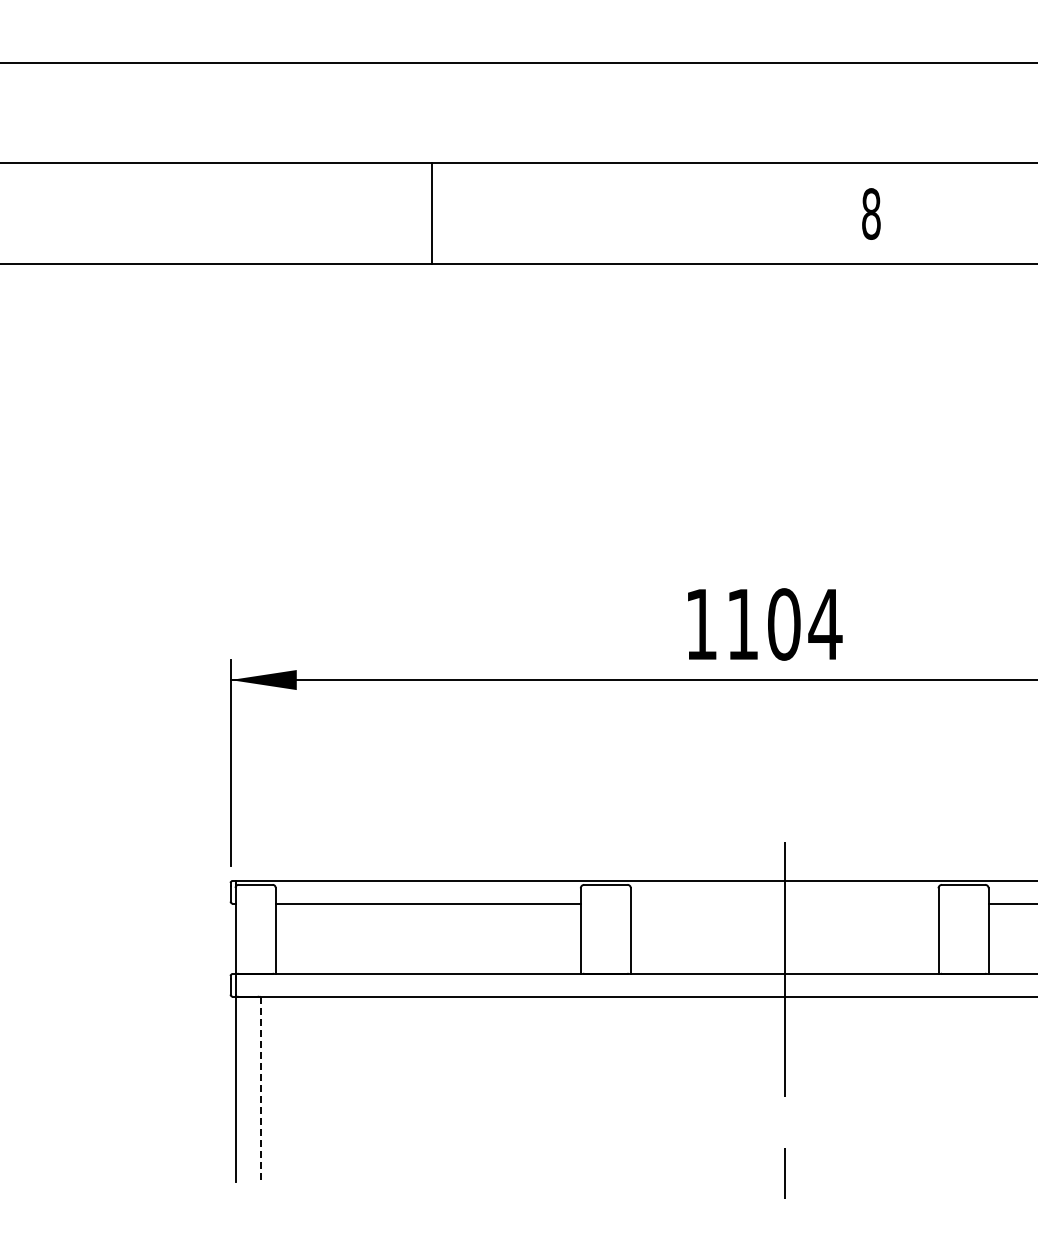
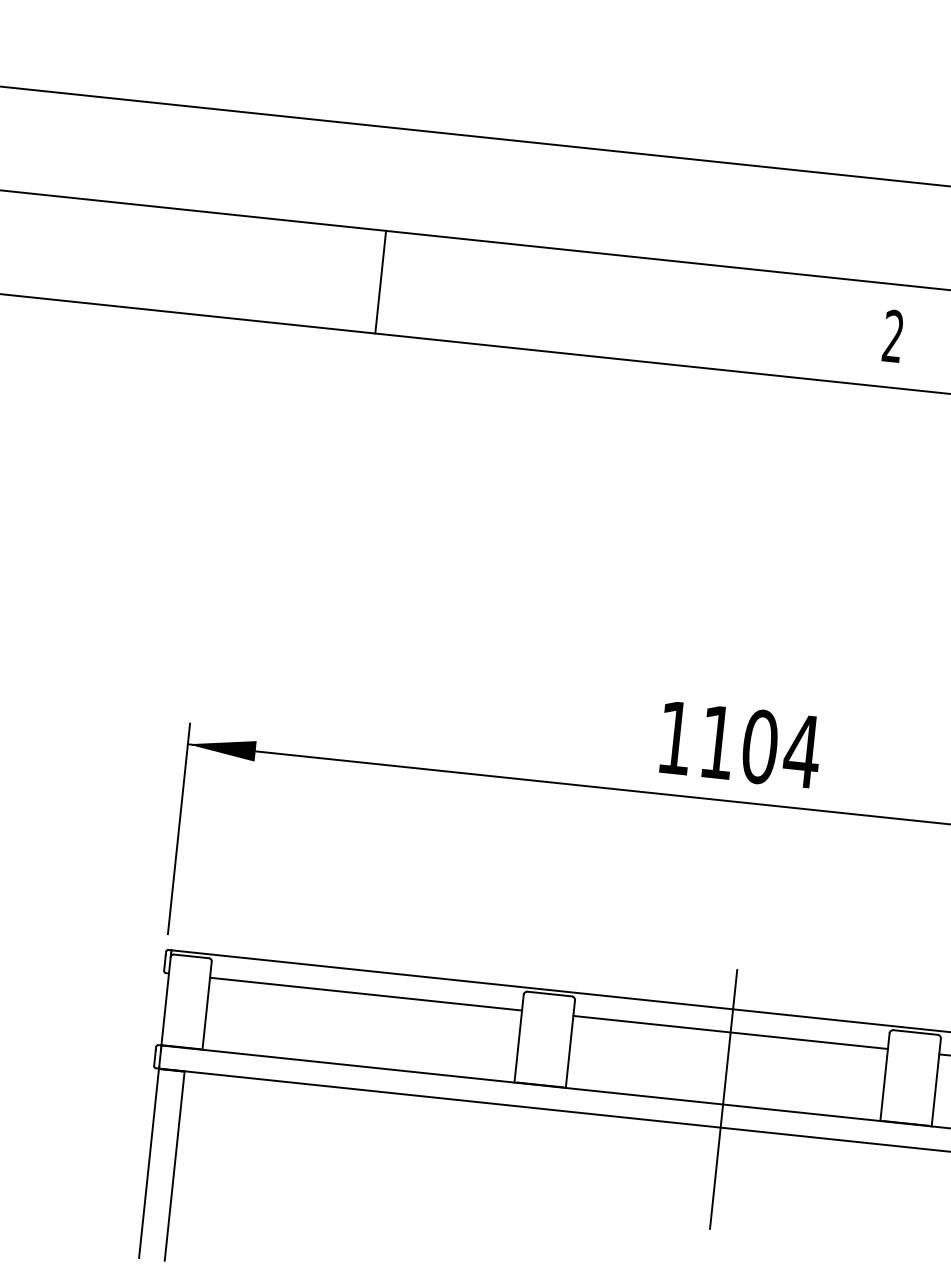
line: (432, 213) -> (381, 282), moved
text: (871, 213) -> (893, 335), 8 -> 2
line: (784, 903) -> (730, 1032), added
line: (260, 1089) -> (174, 1166), dashed -> solid

